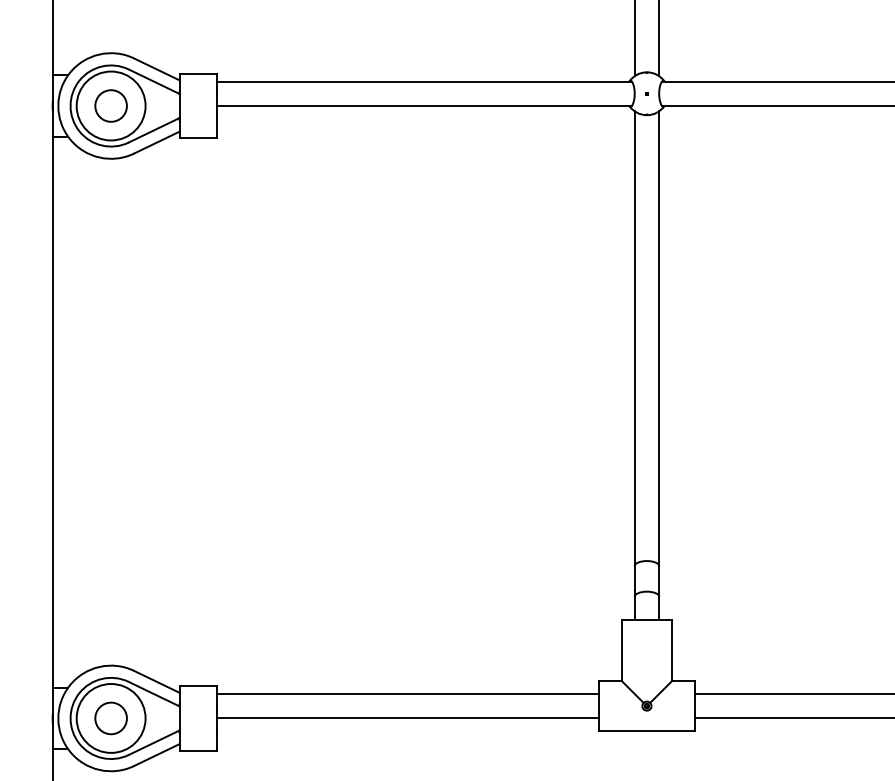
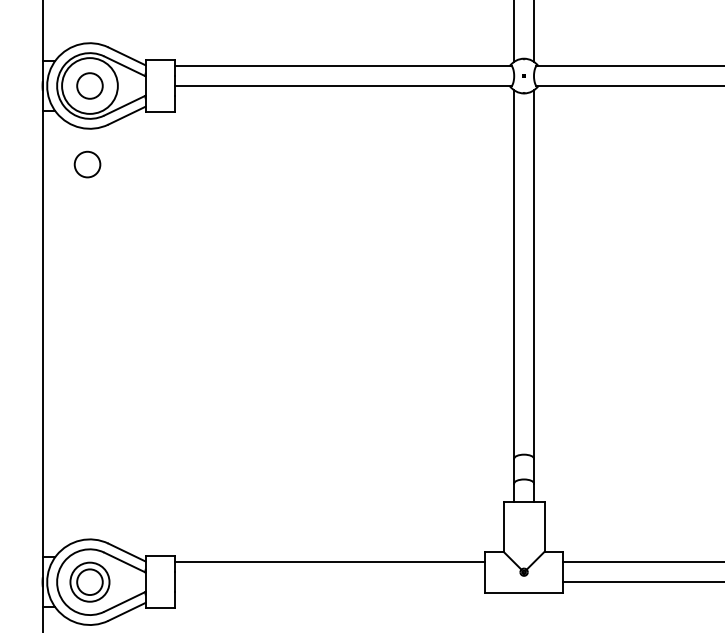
circle: (107, 202) -> (87, 164), added
circle: (110, 718) -> (89, 582), size x0.7
line: (407, 718) -> (330, 582), removed

